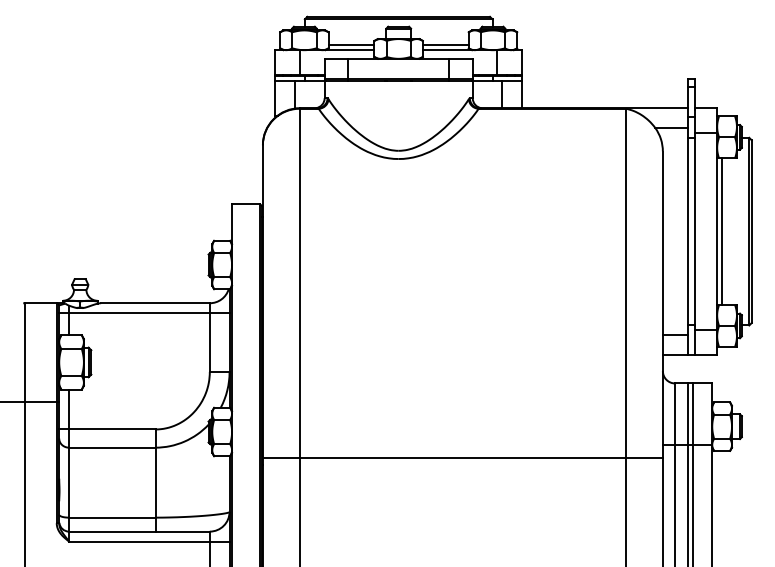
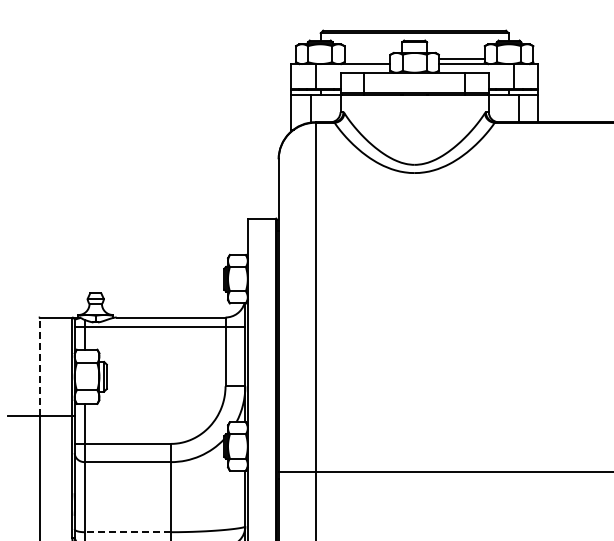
line: (351, 45) -> (367, 59), removed
line: (24, 352) -> (39, 366), solid -> dashed
line: (111, 517) -> (127, 532), solid -> dashed

